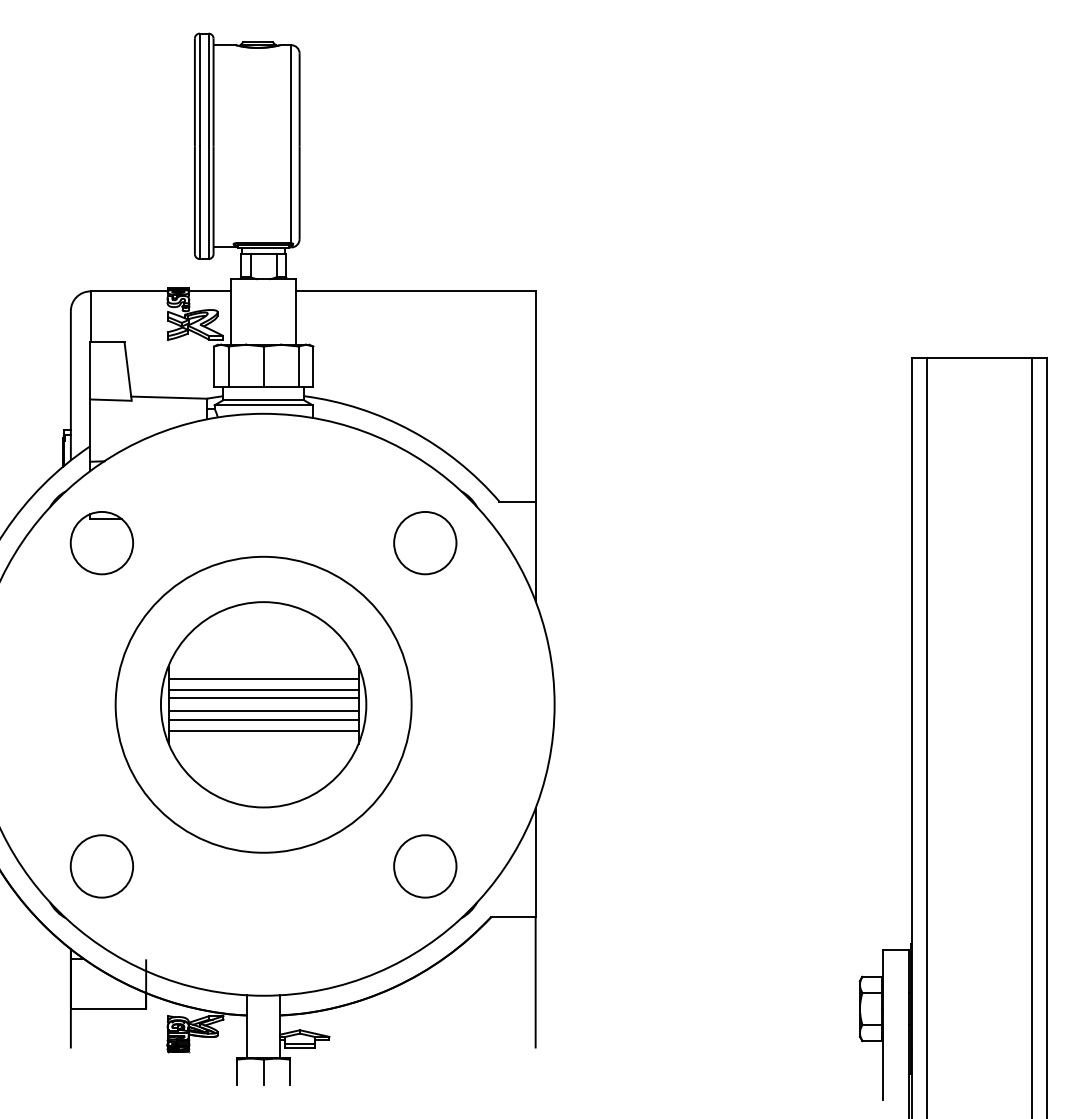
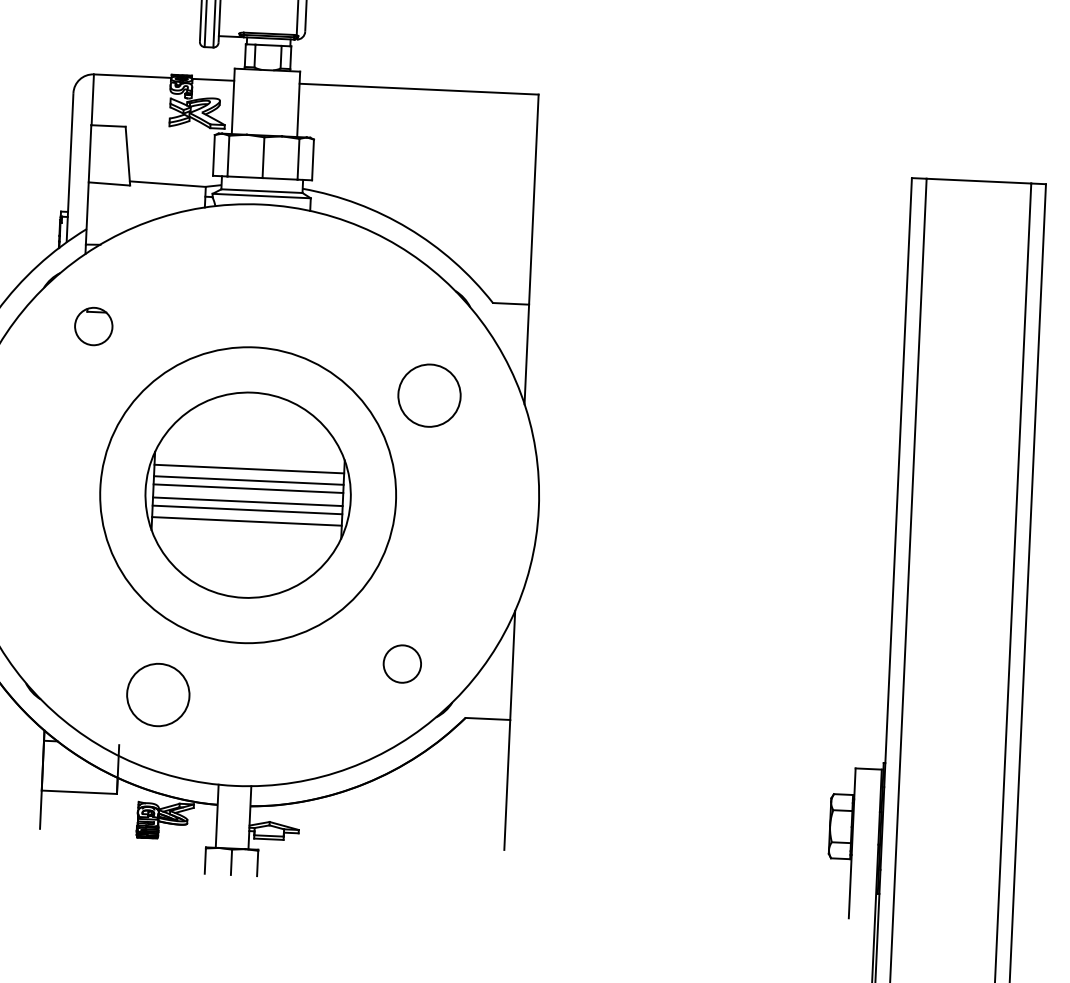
part: (101, 543) -> (93, 326), size x0.6
circle: (425, 543) -> (429, 396), moved
circle: (101, 866) -> (157, 695), moved
circle: (425, 866) -> (402, 664), size x0.6

